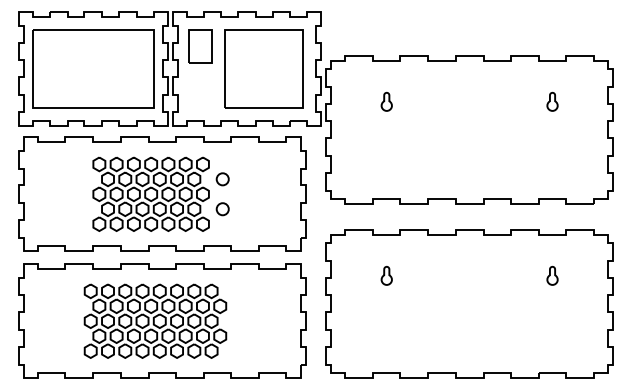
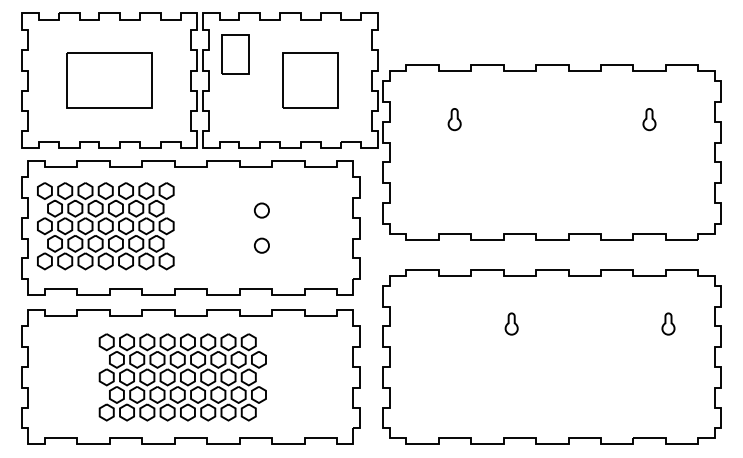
part: (93, 68) -> (109, 80), size x0.6
part: (264, 68) -> (310, 80), size x0.6
part: (150, 194) -> (105, 226), moved
part: (386, 275) -> (511, 323), moved
part: (552, 275) -> (668, 323), moved

